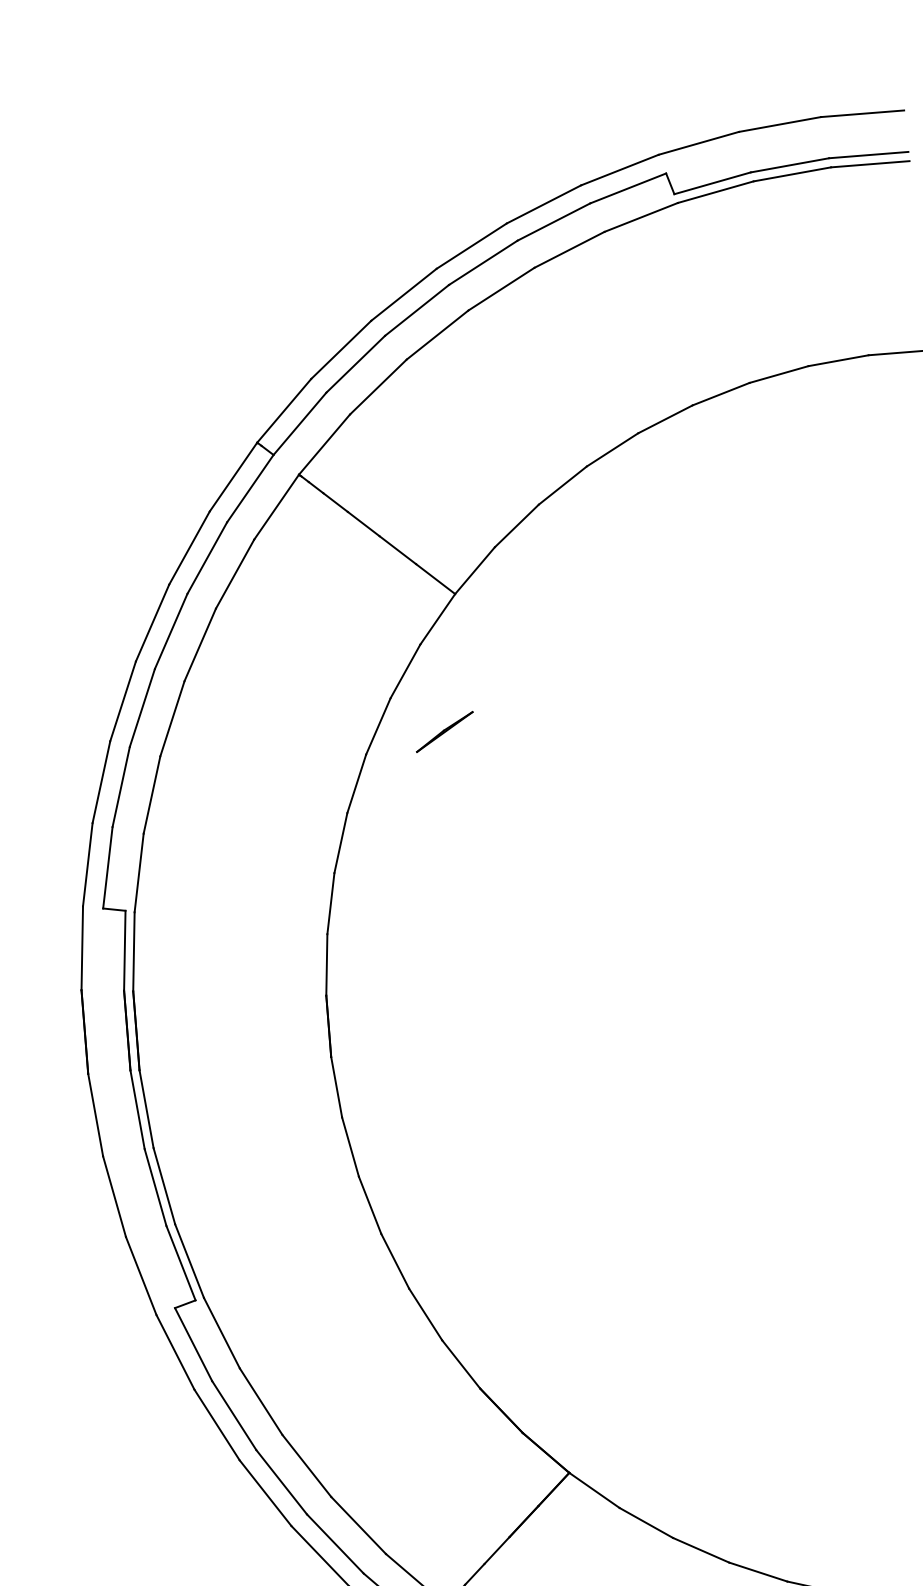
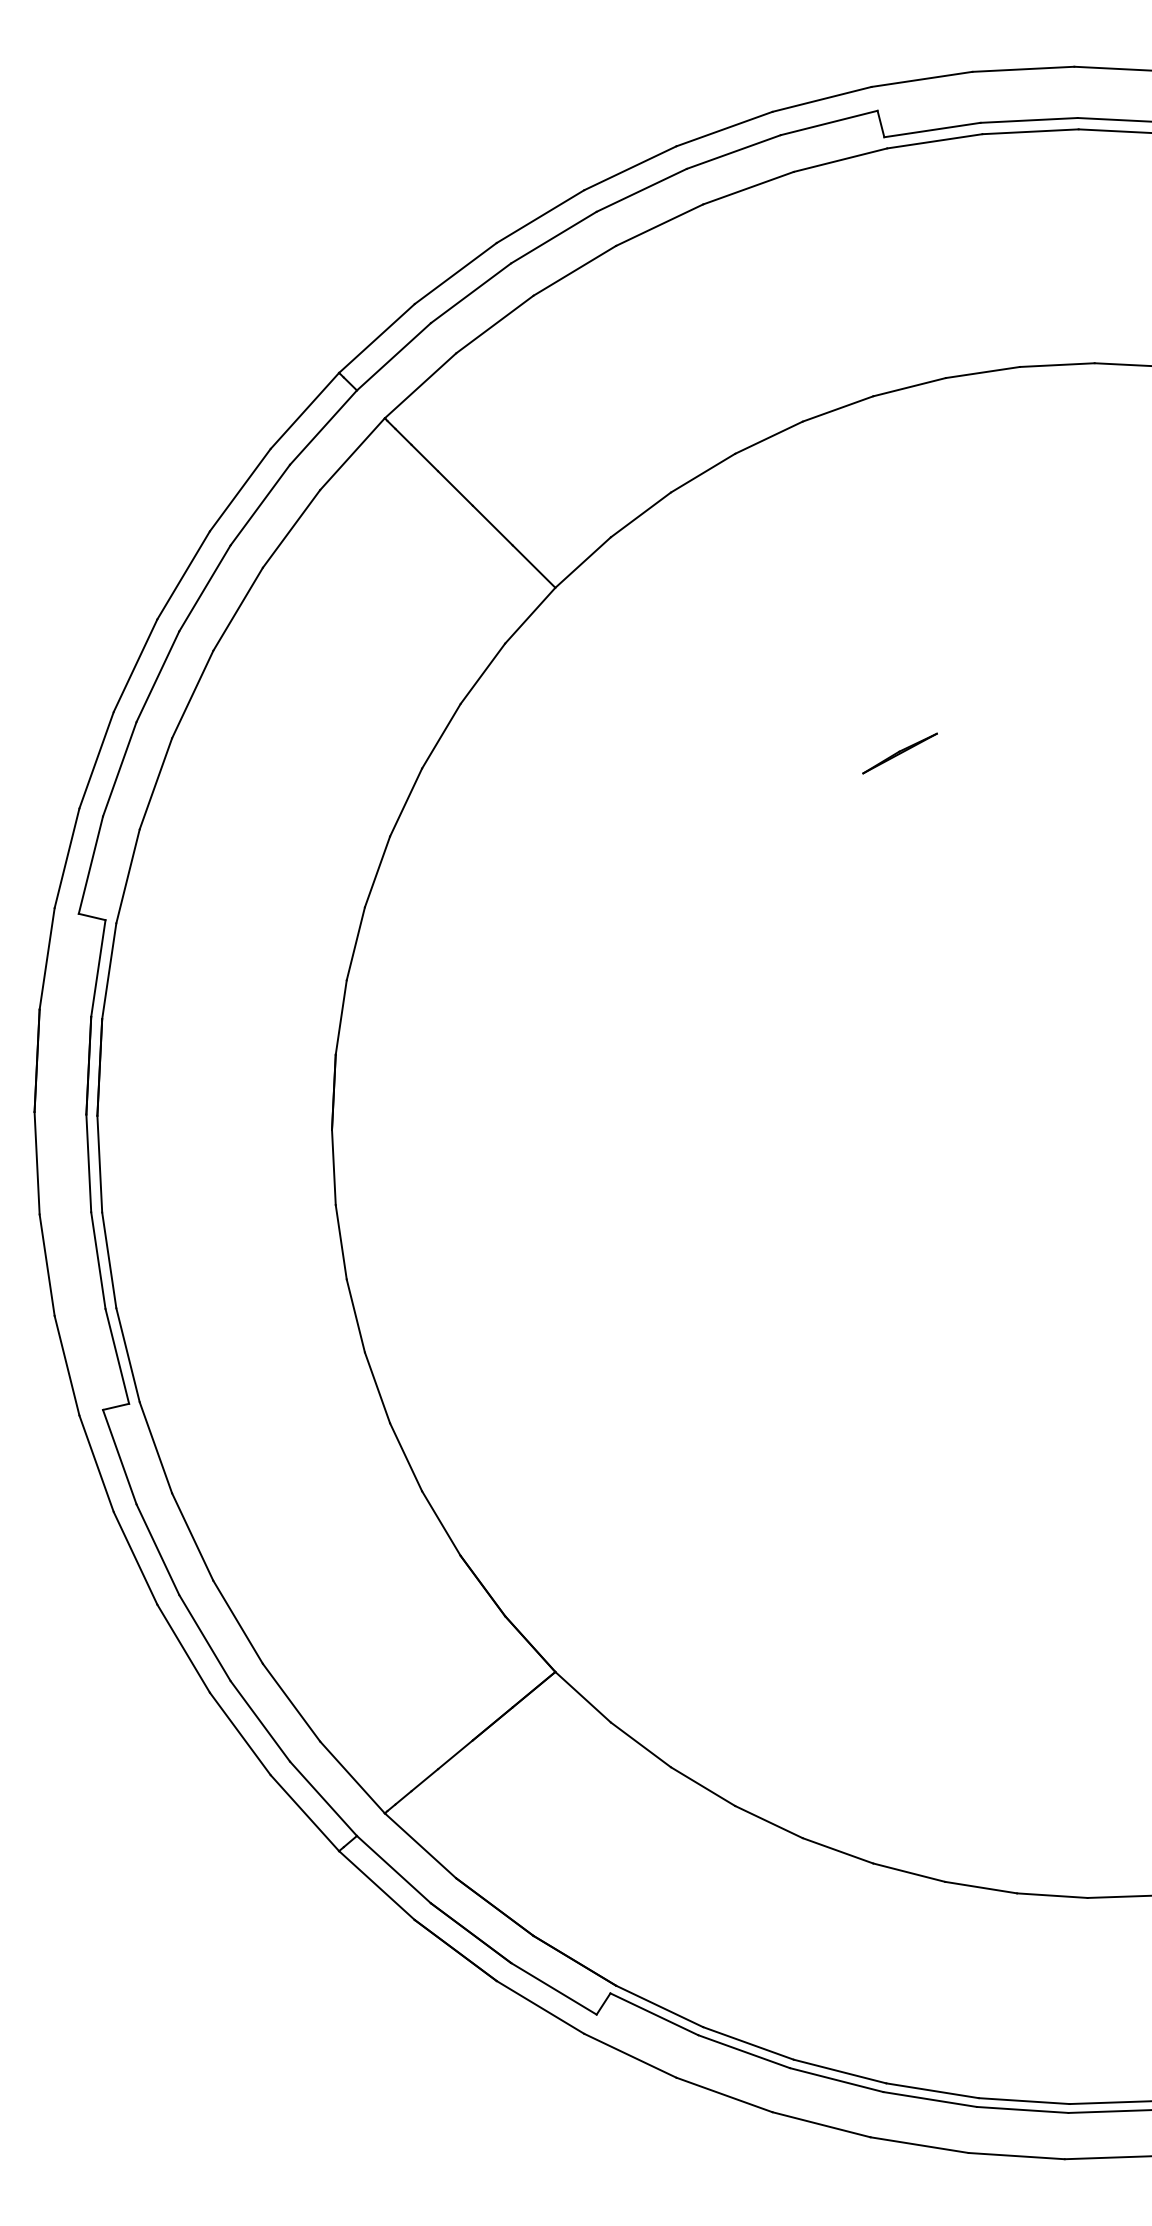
part: (444, 732) -> (899, 753), moved

